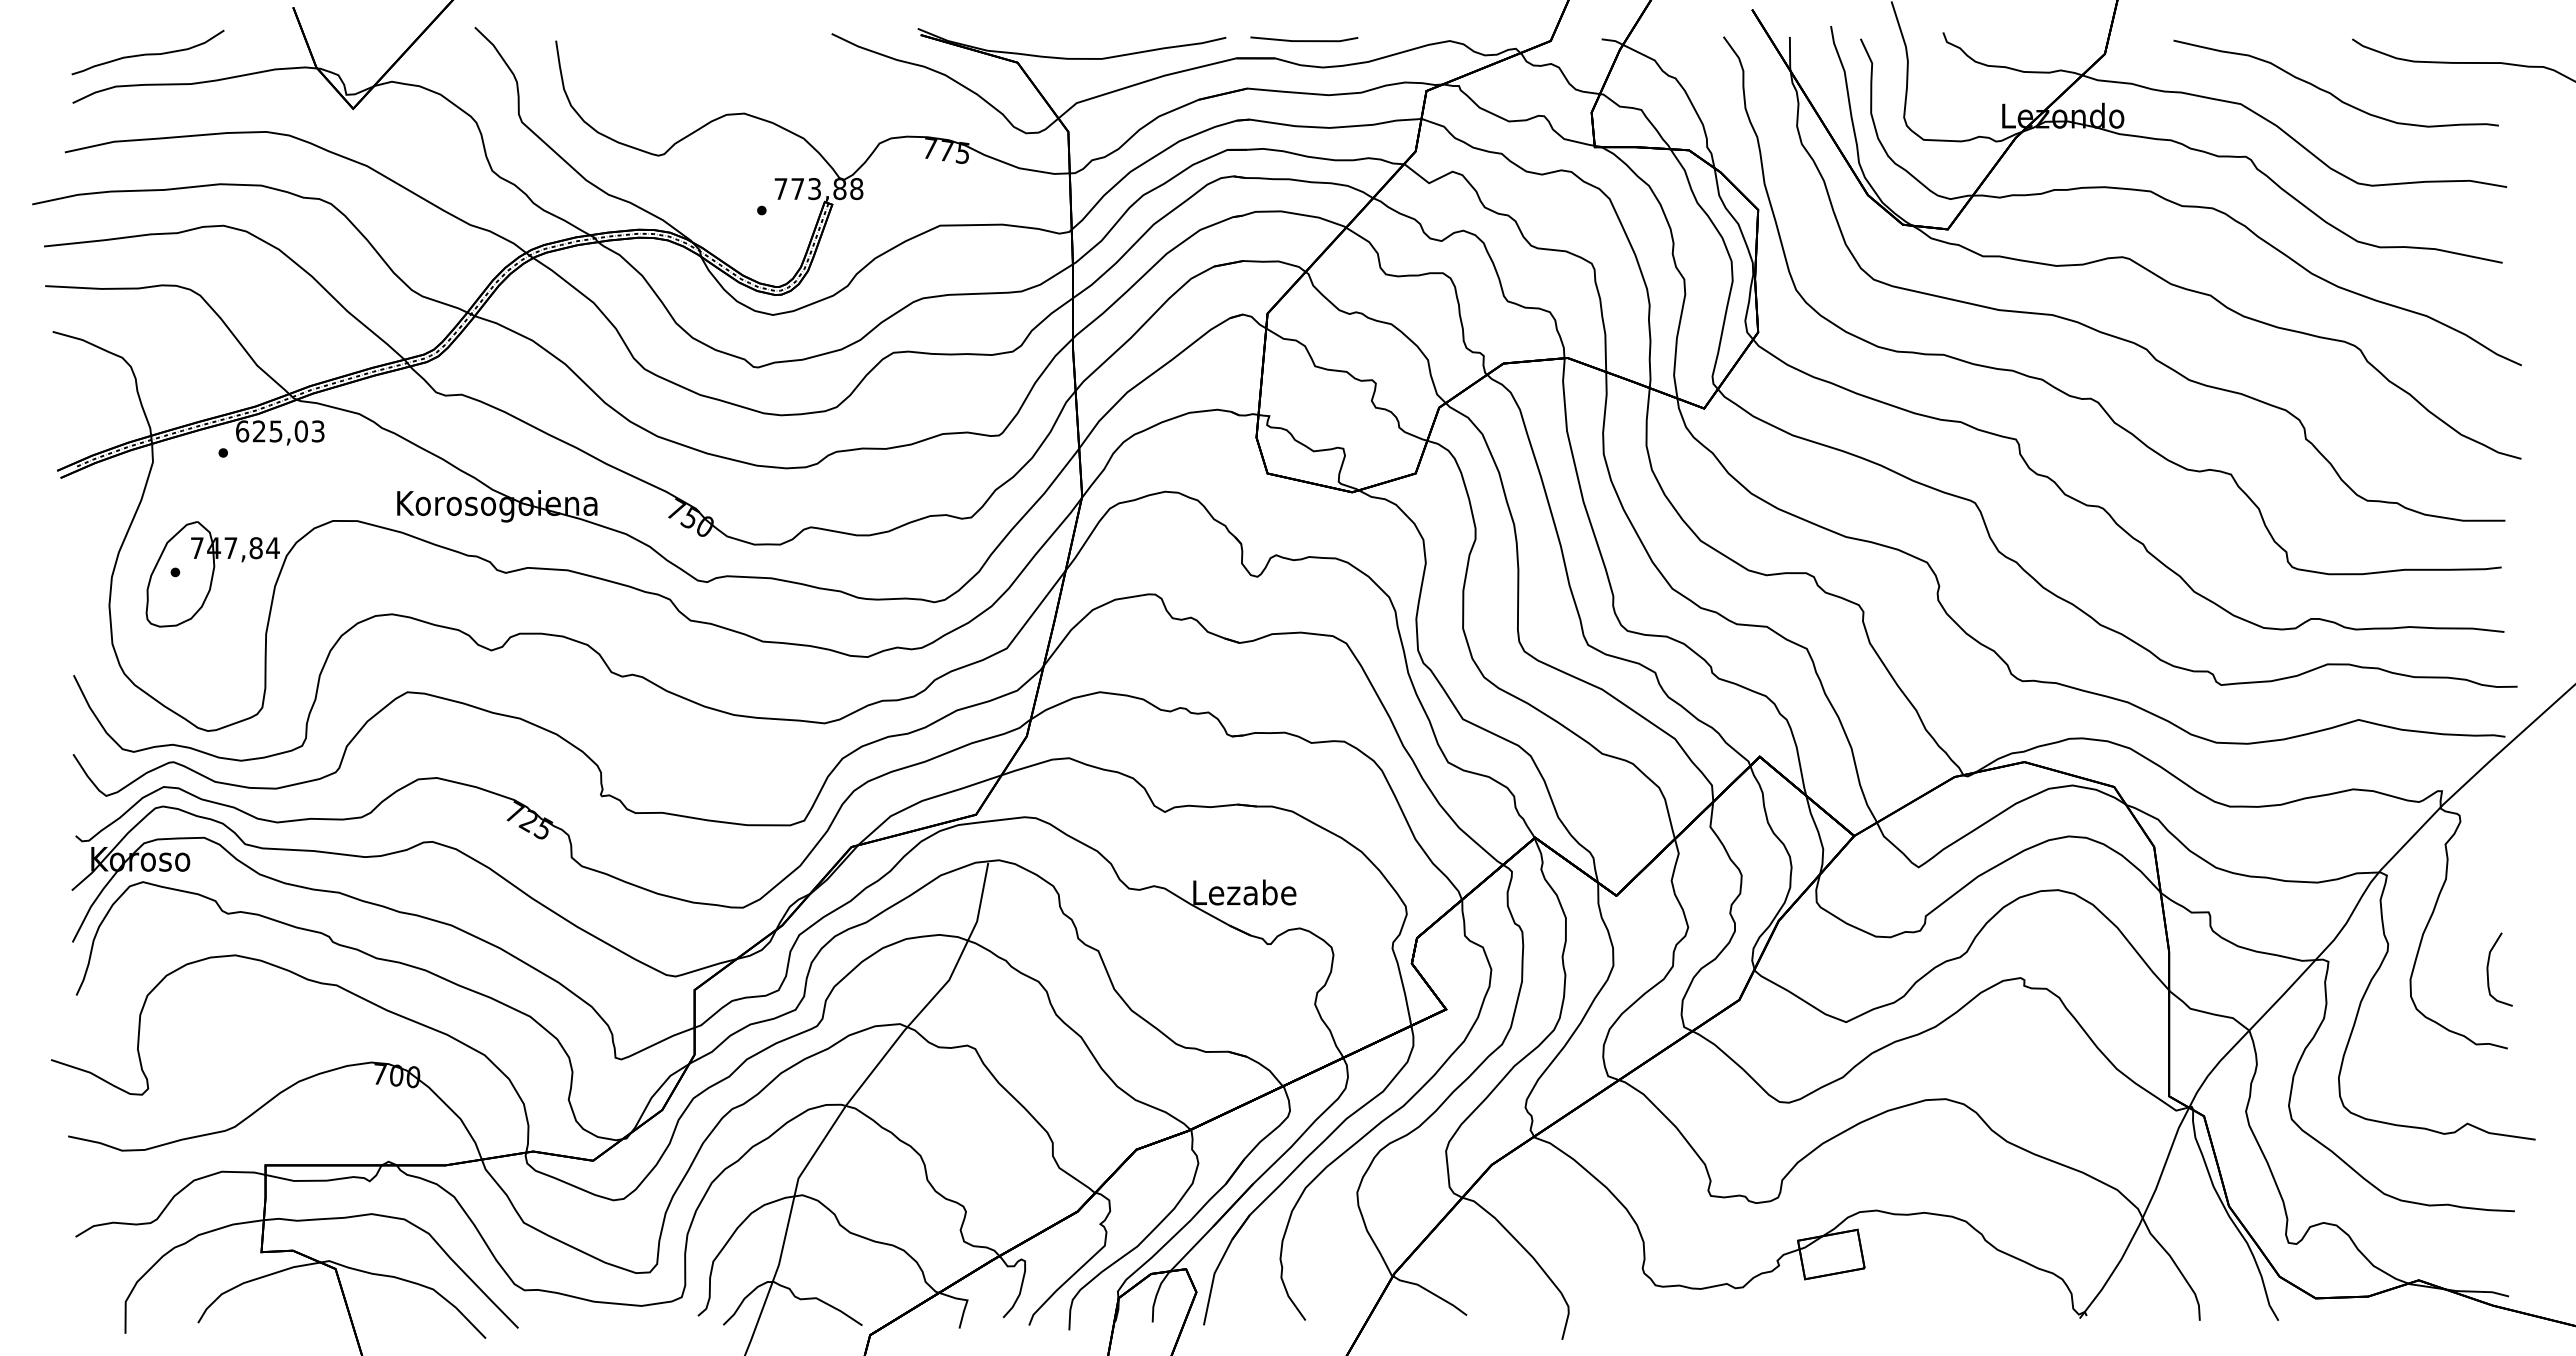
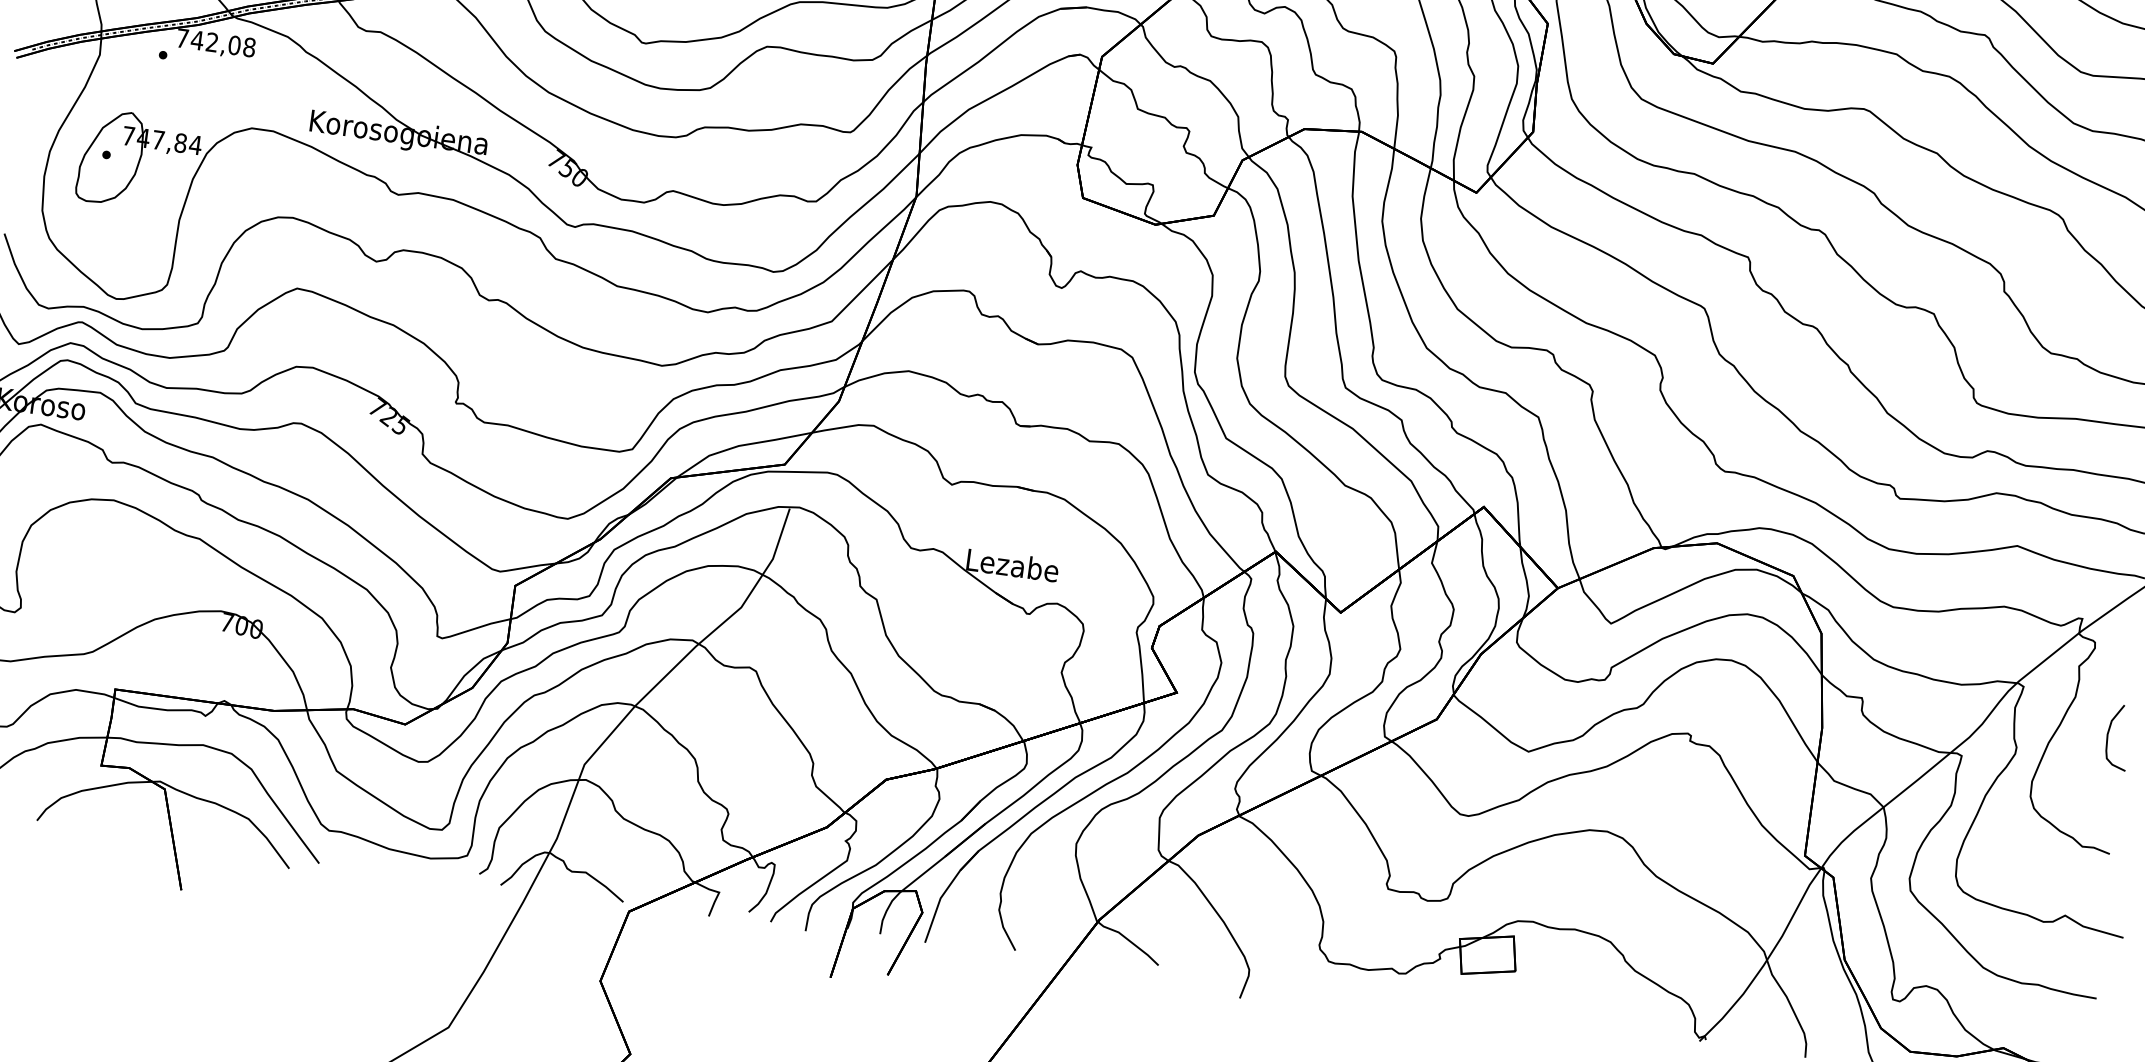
text: (280, 431) -> (216, 43), 625,03 -> 742,08
curve: (2488, 969) -> (2108, 735), moved

